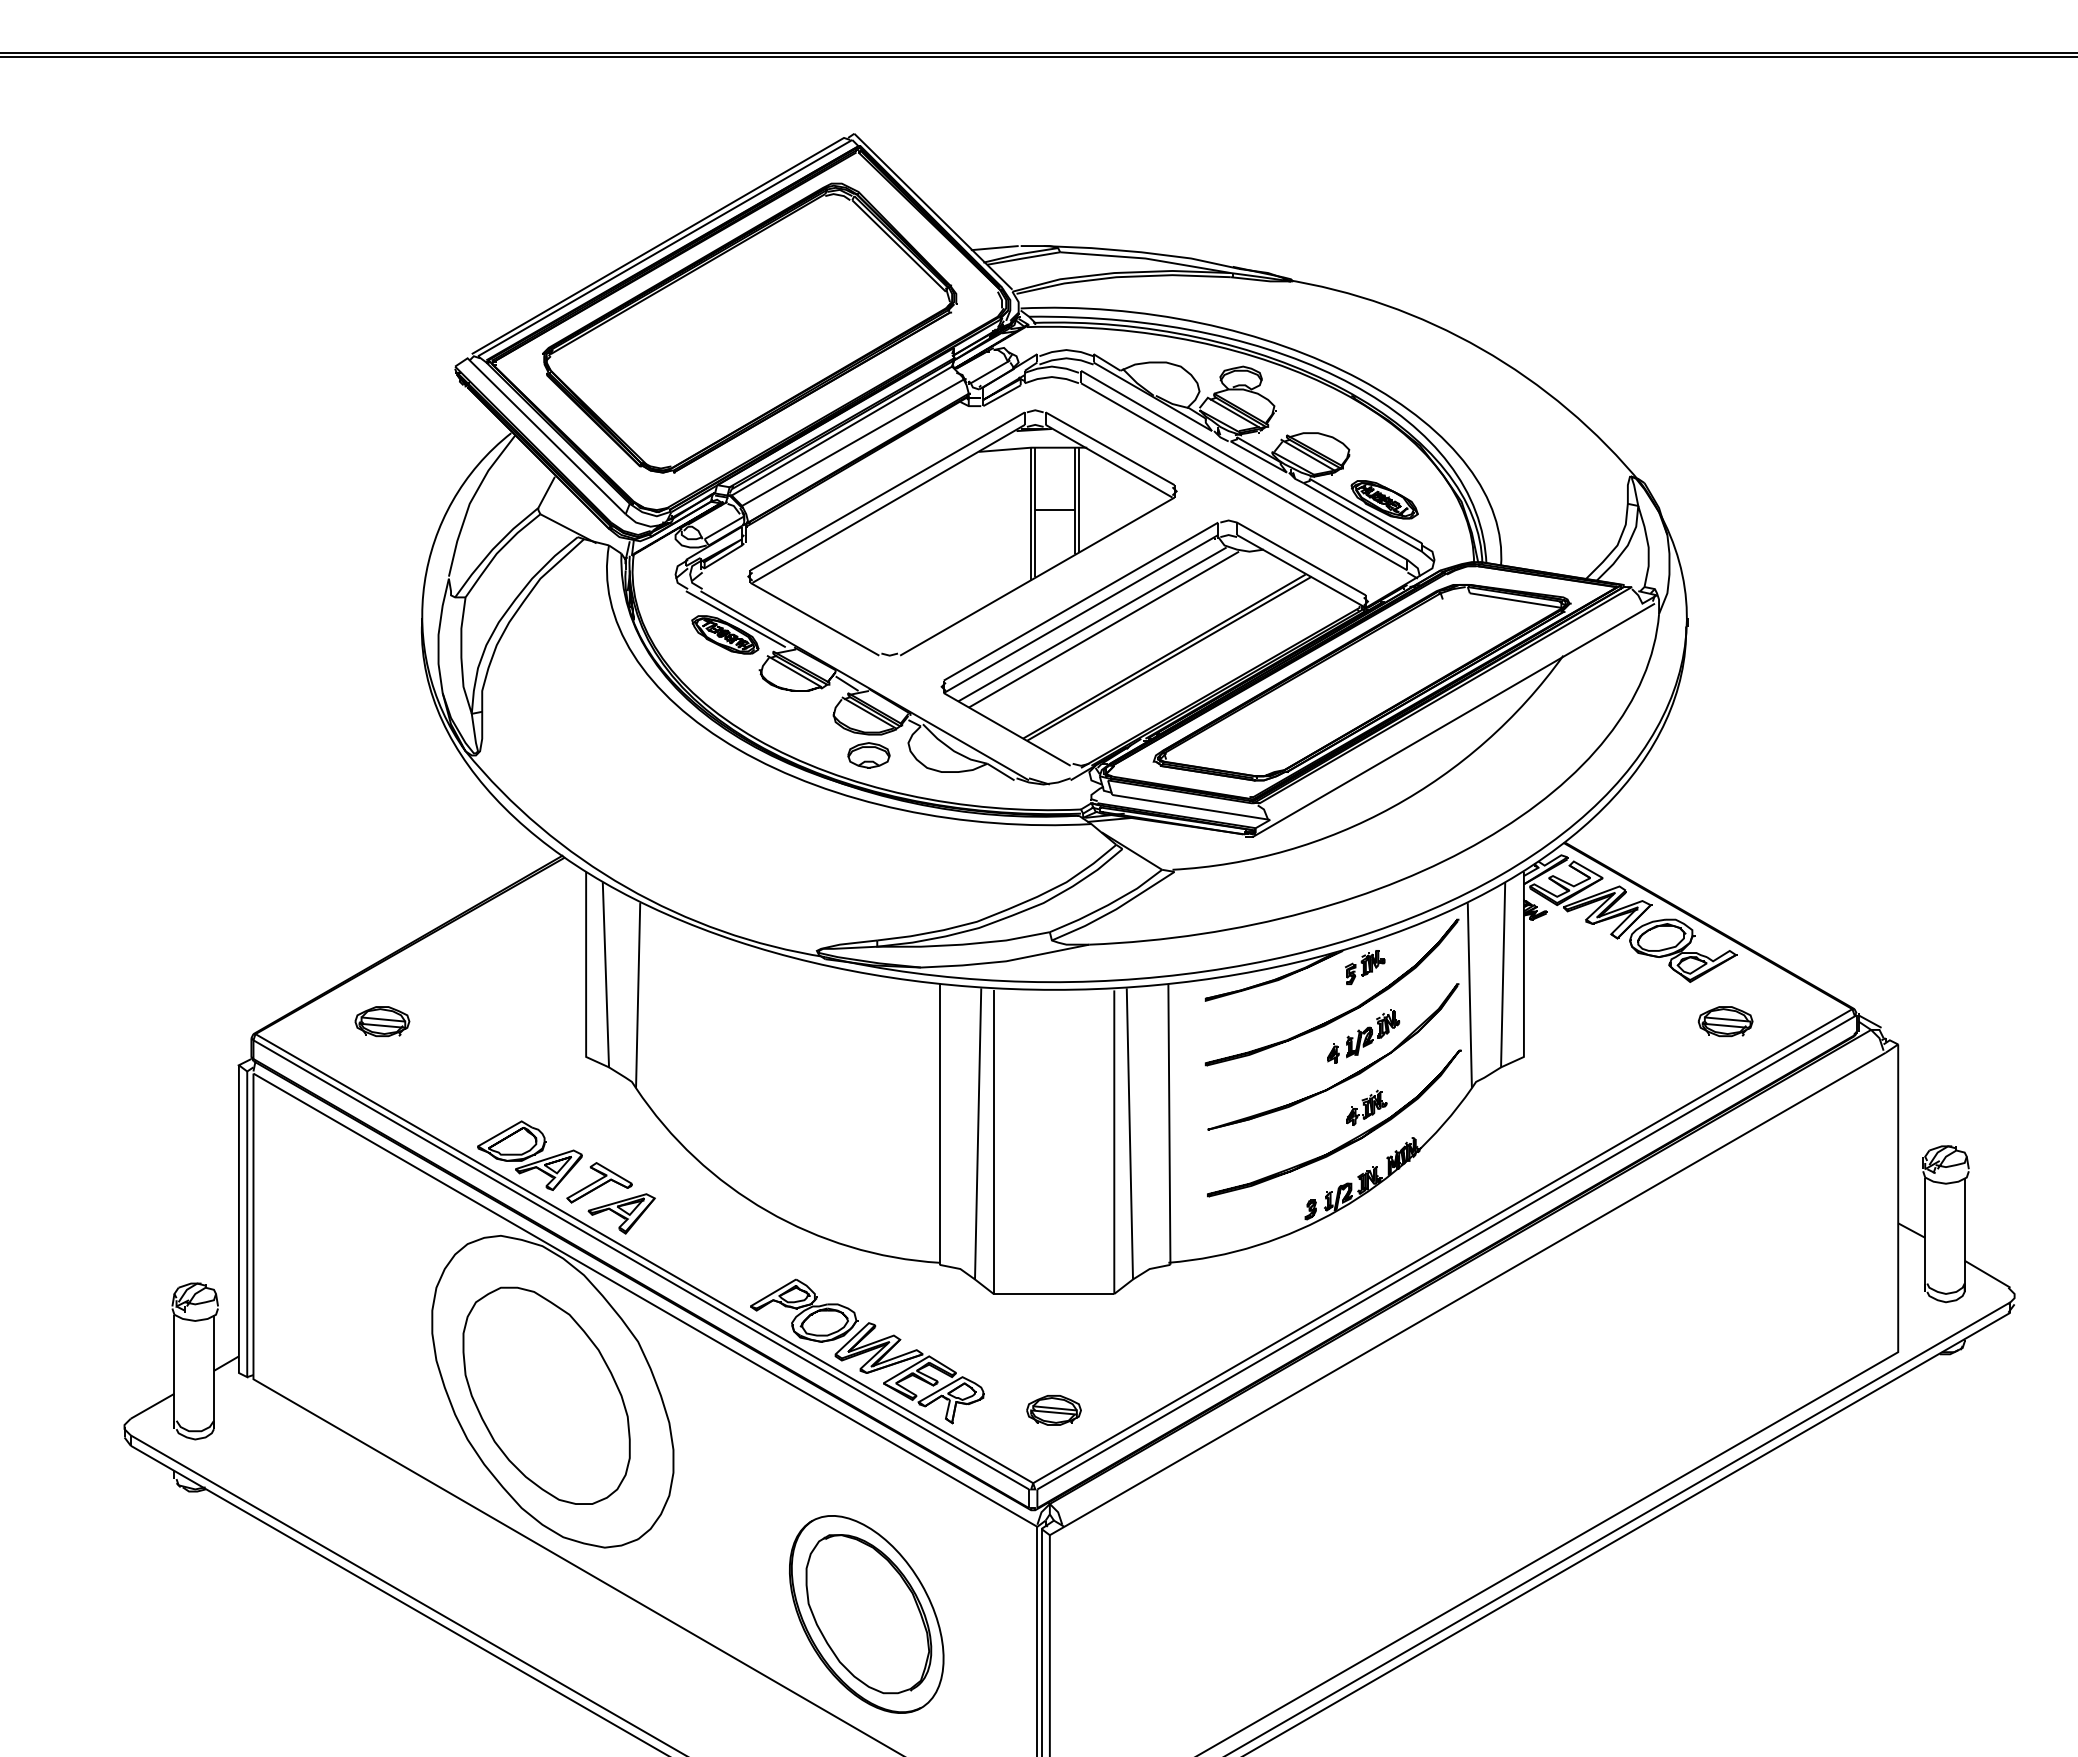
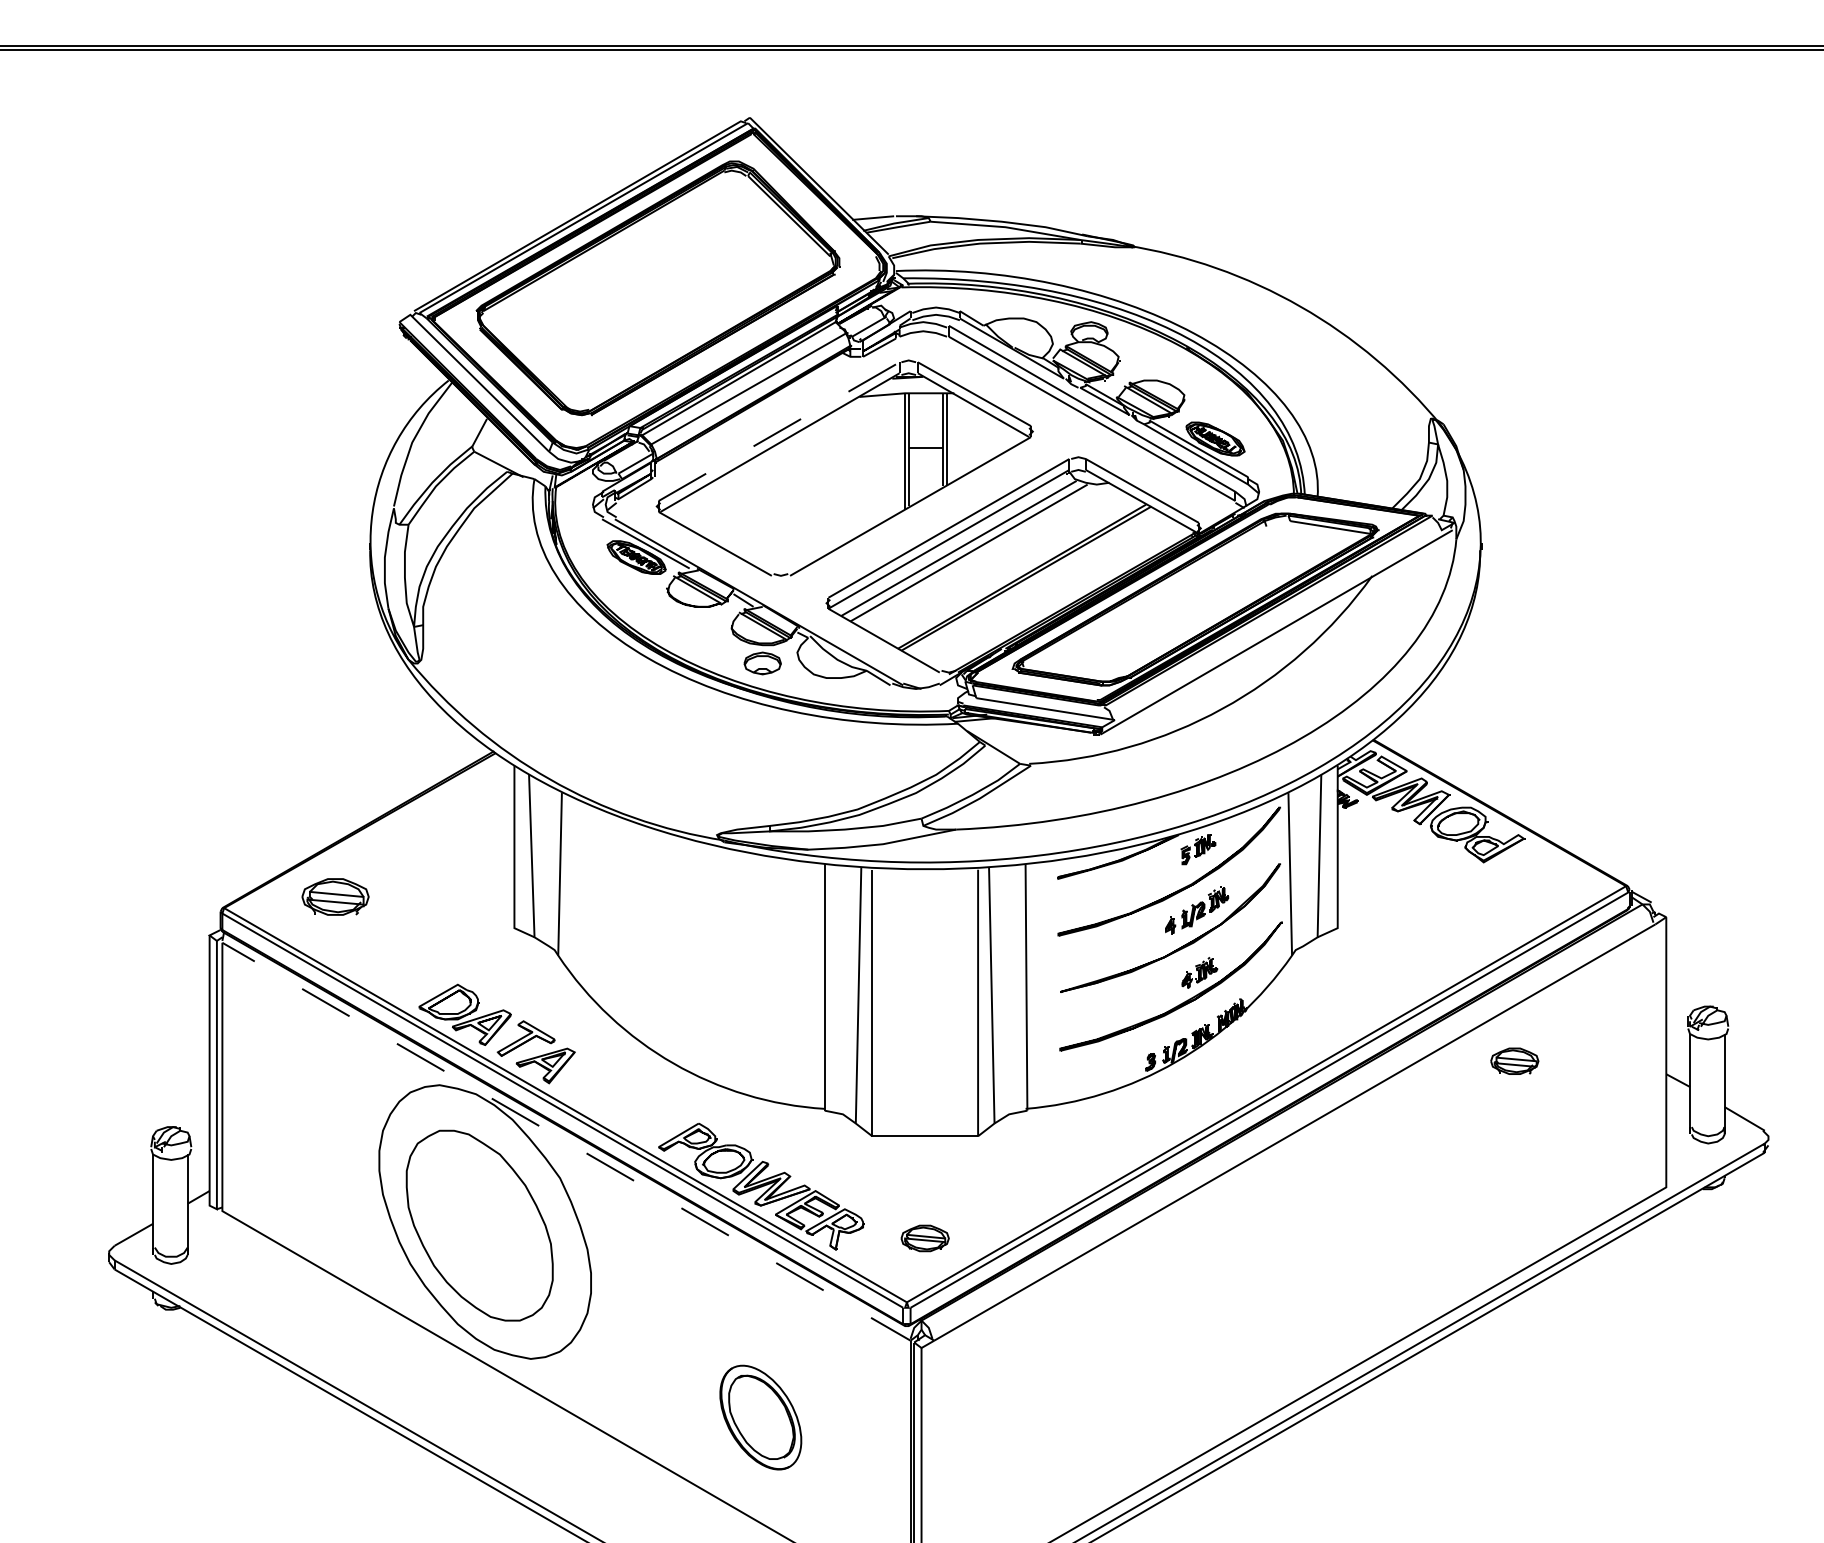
line: (888, 491) -> (779, 431), solid -> dashed
part: (382, 1021) -> (335, 897), size x1.4
part: (1725, 1021) -> (1514, 1061), moved
line: (650, 1303) -> (570, 1144), solid -> dashed
part: (866, 1614) -> (760, 1417), size x0.6

